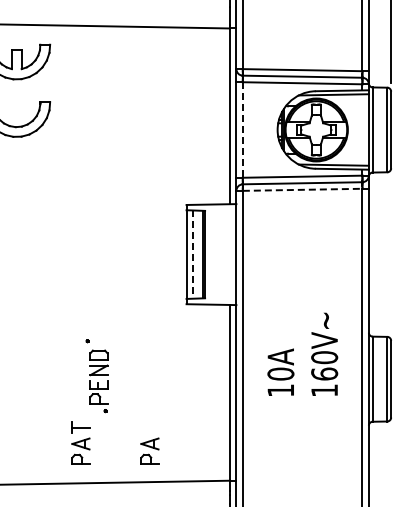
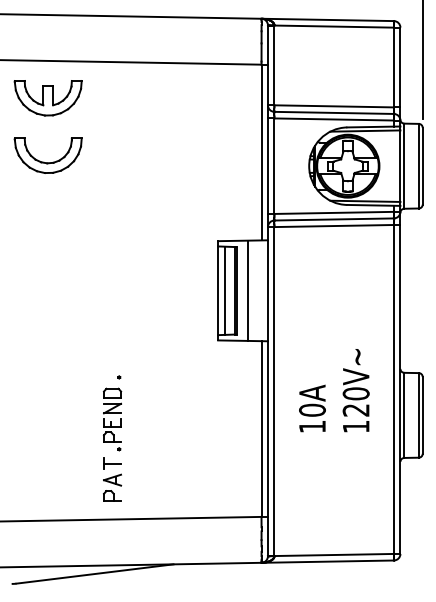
line: (242, 130) -> (274, 166), dashed -> solid
line: (302, 190) -> (334, 226), dashed -> solid
line: (216, 254) -> (248, 290), added
line: (192, 255) -> (224, 291), dashed -> solid
text: (323, 373) -> (355, 409), 160V~ -> 120V~
part: (98, 381) -> (112, 419), moved
part: (149, 451) -> (181, 487), removed

